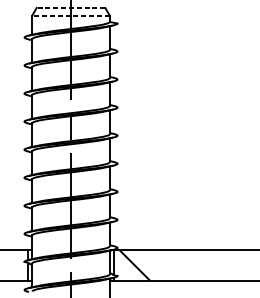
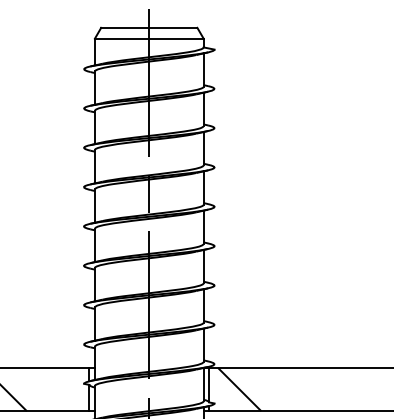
line: (70, 7) -> (148, 27), dashed -> solid
line: (70, 15) -> (148, 38), dashed -> solid

